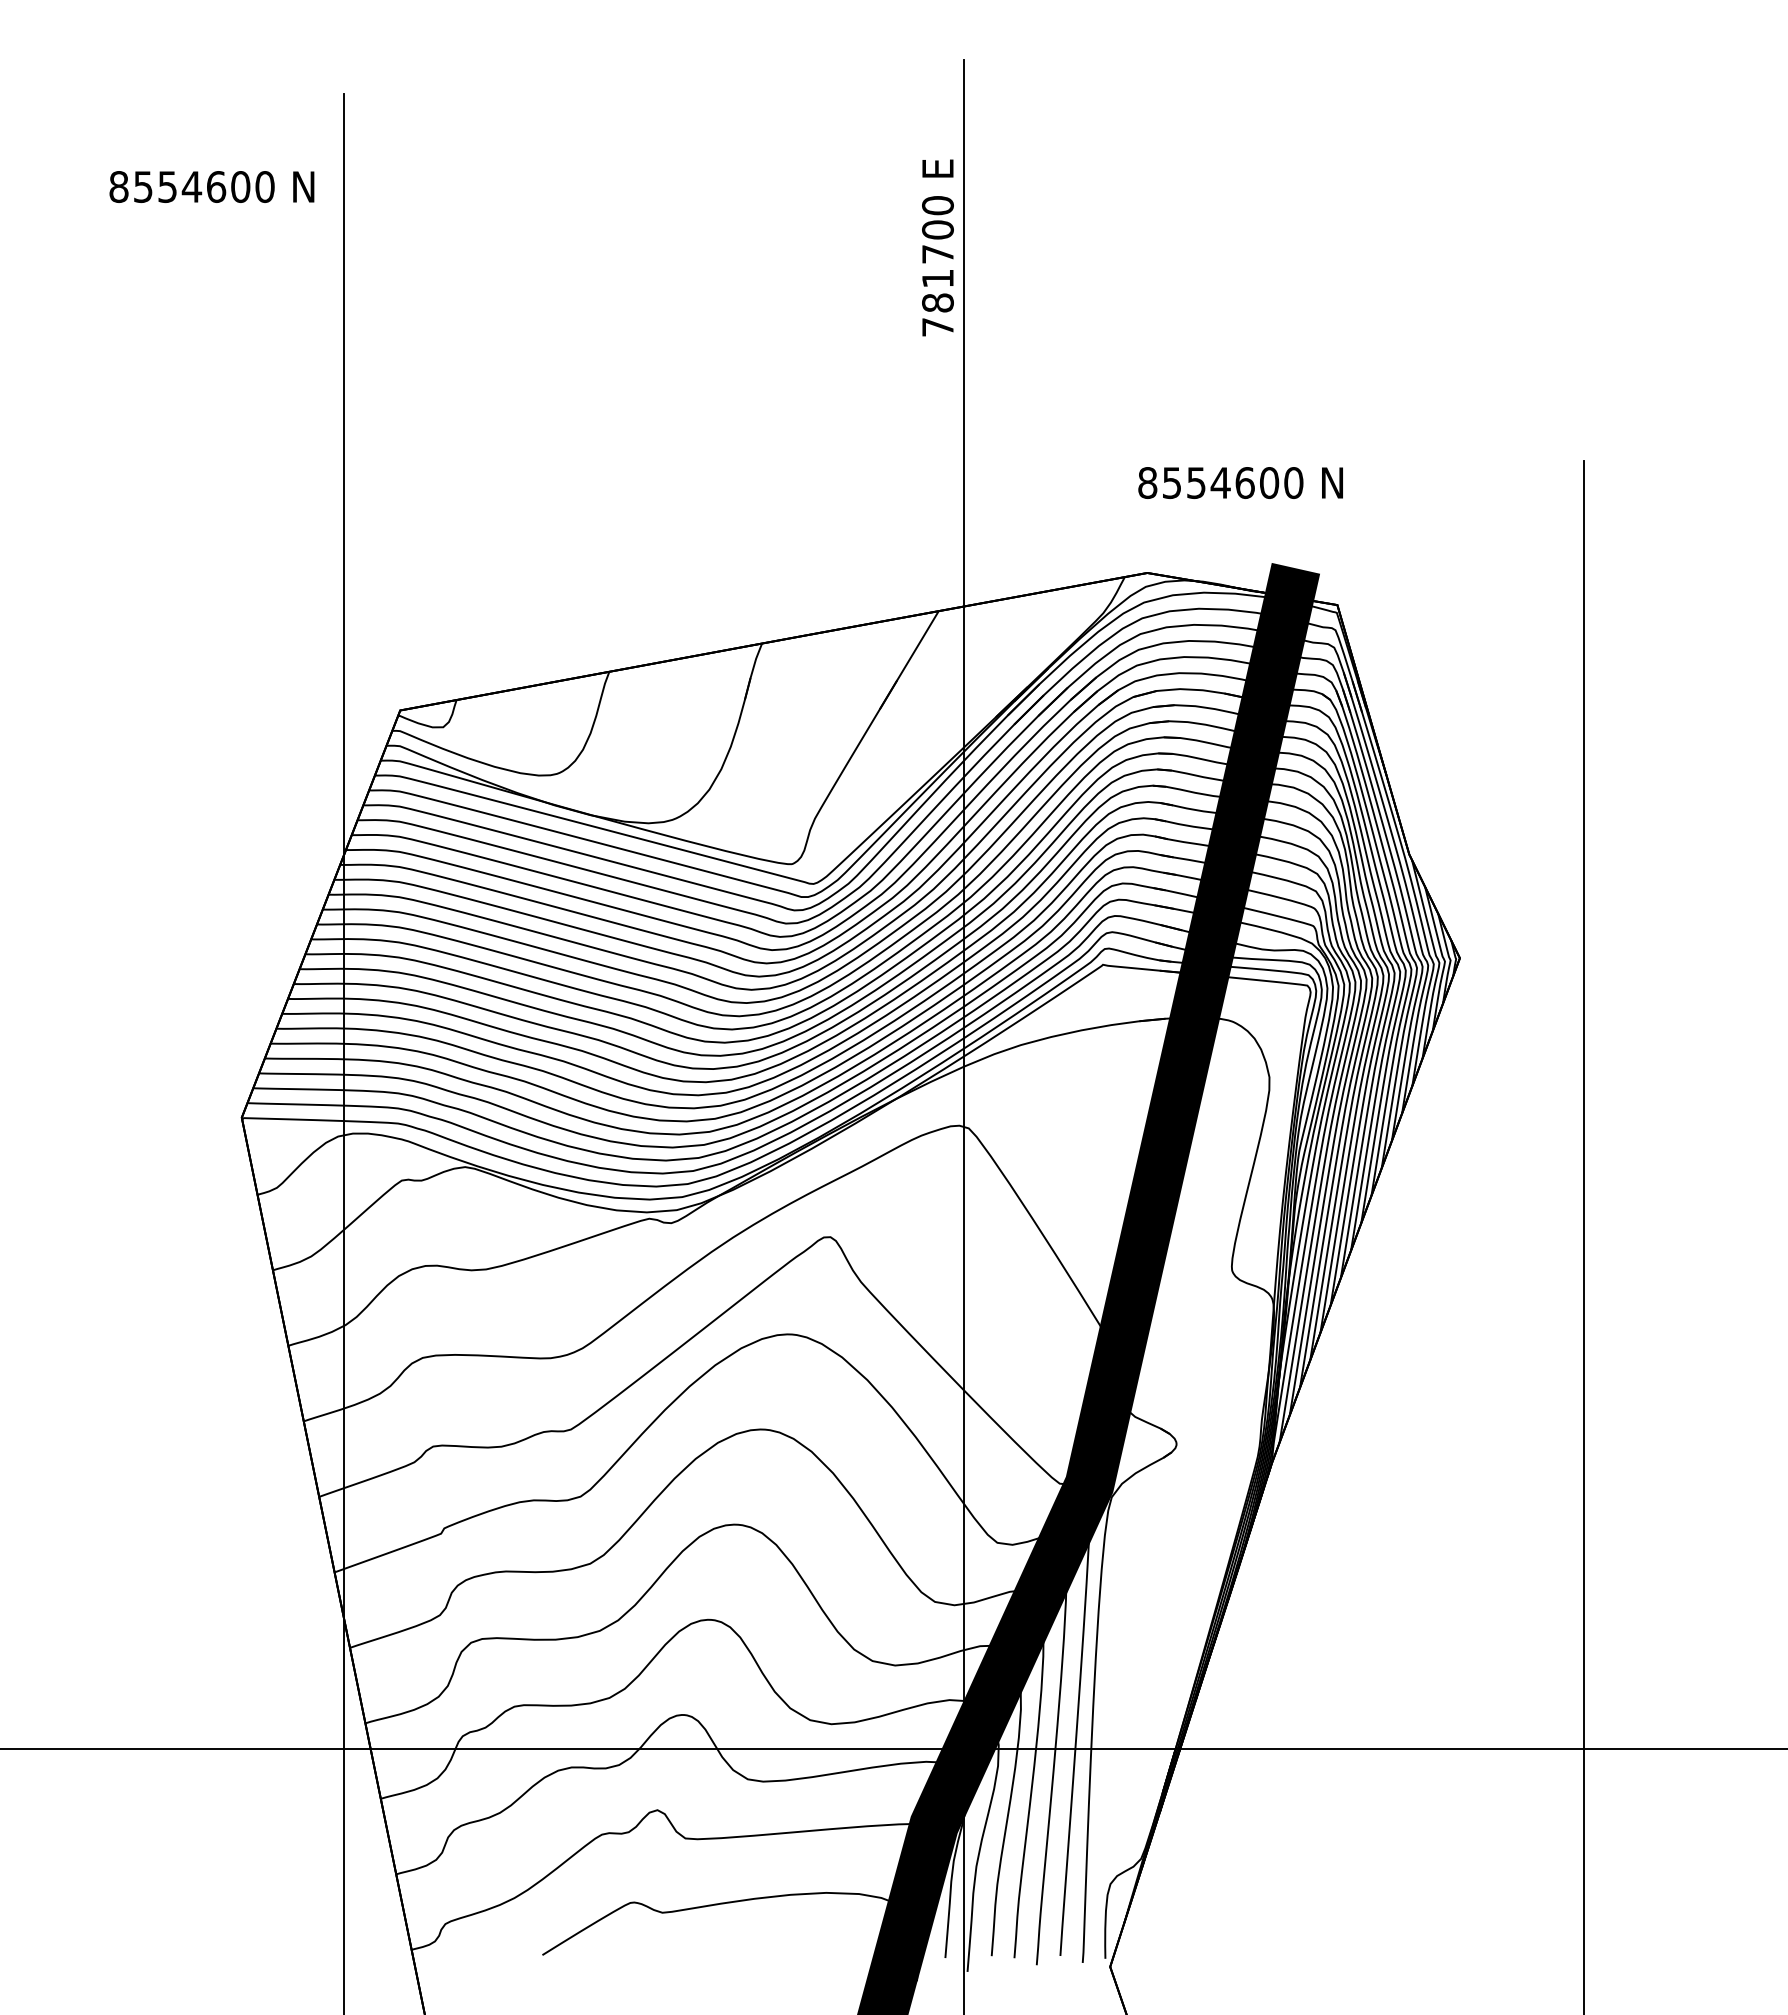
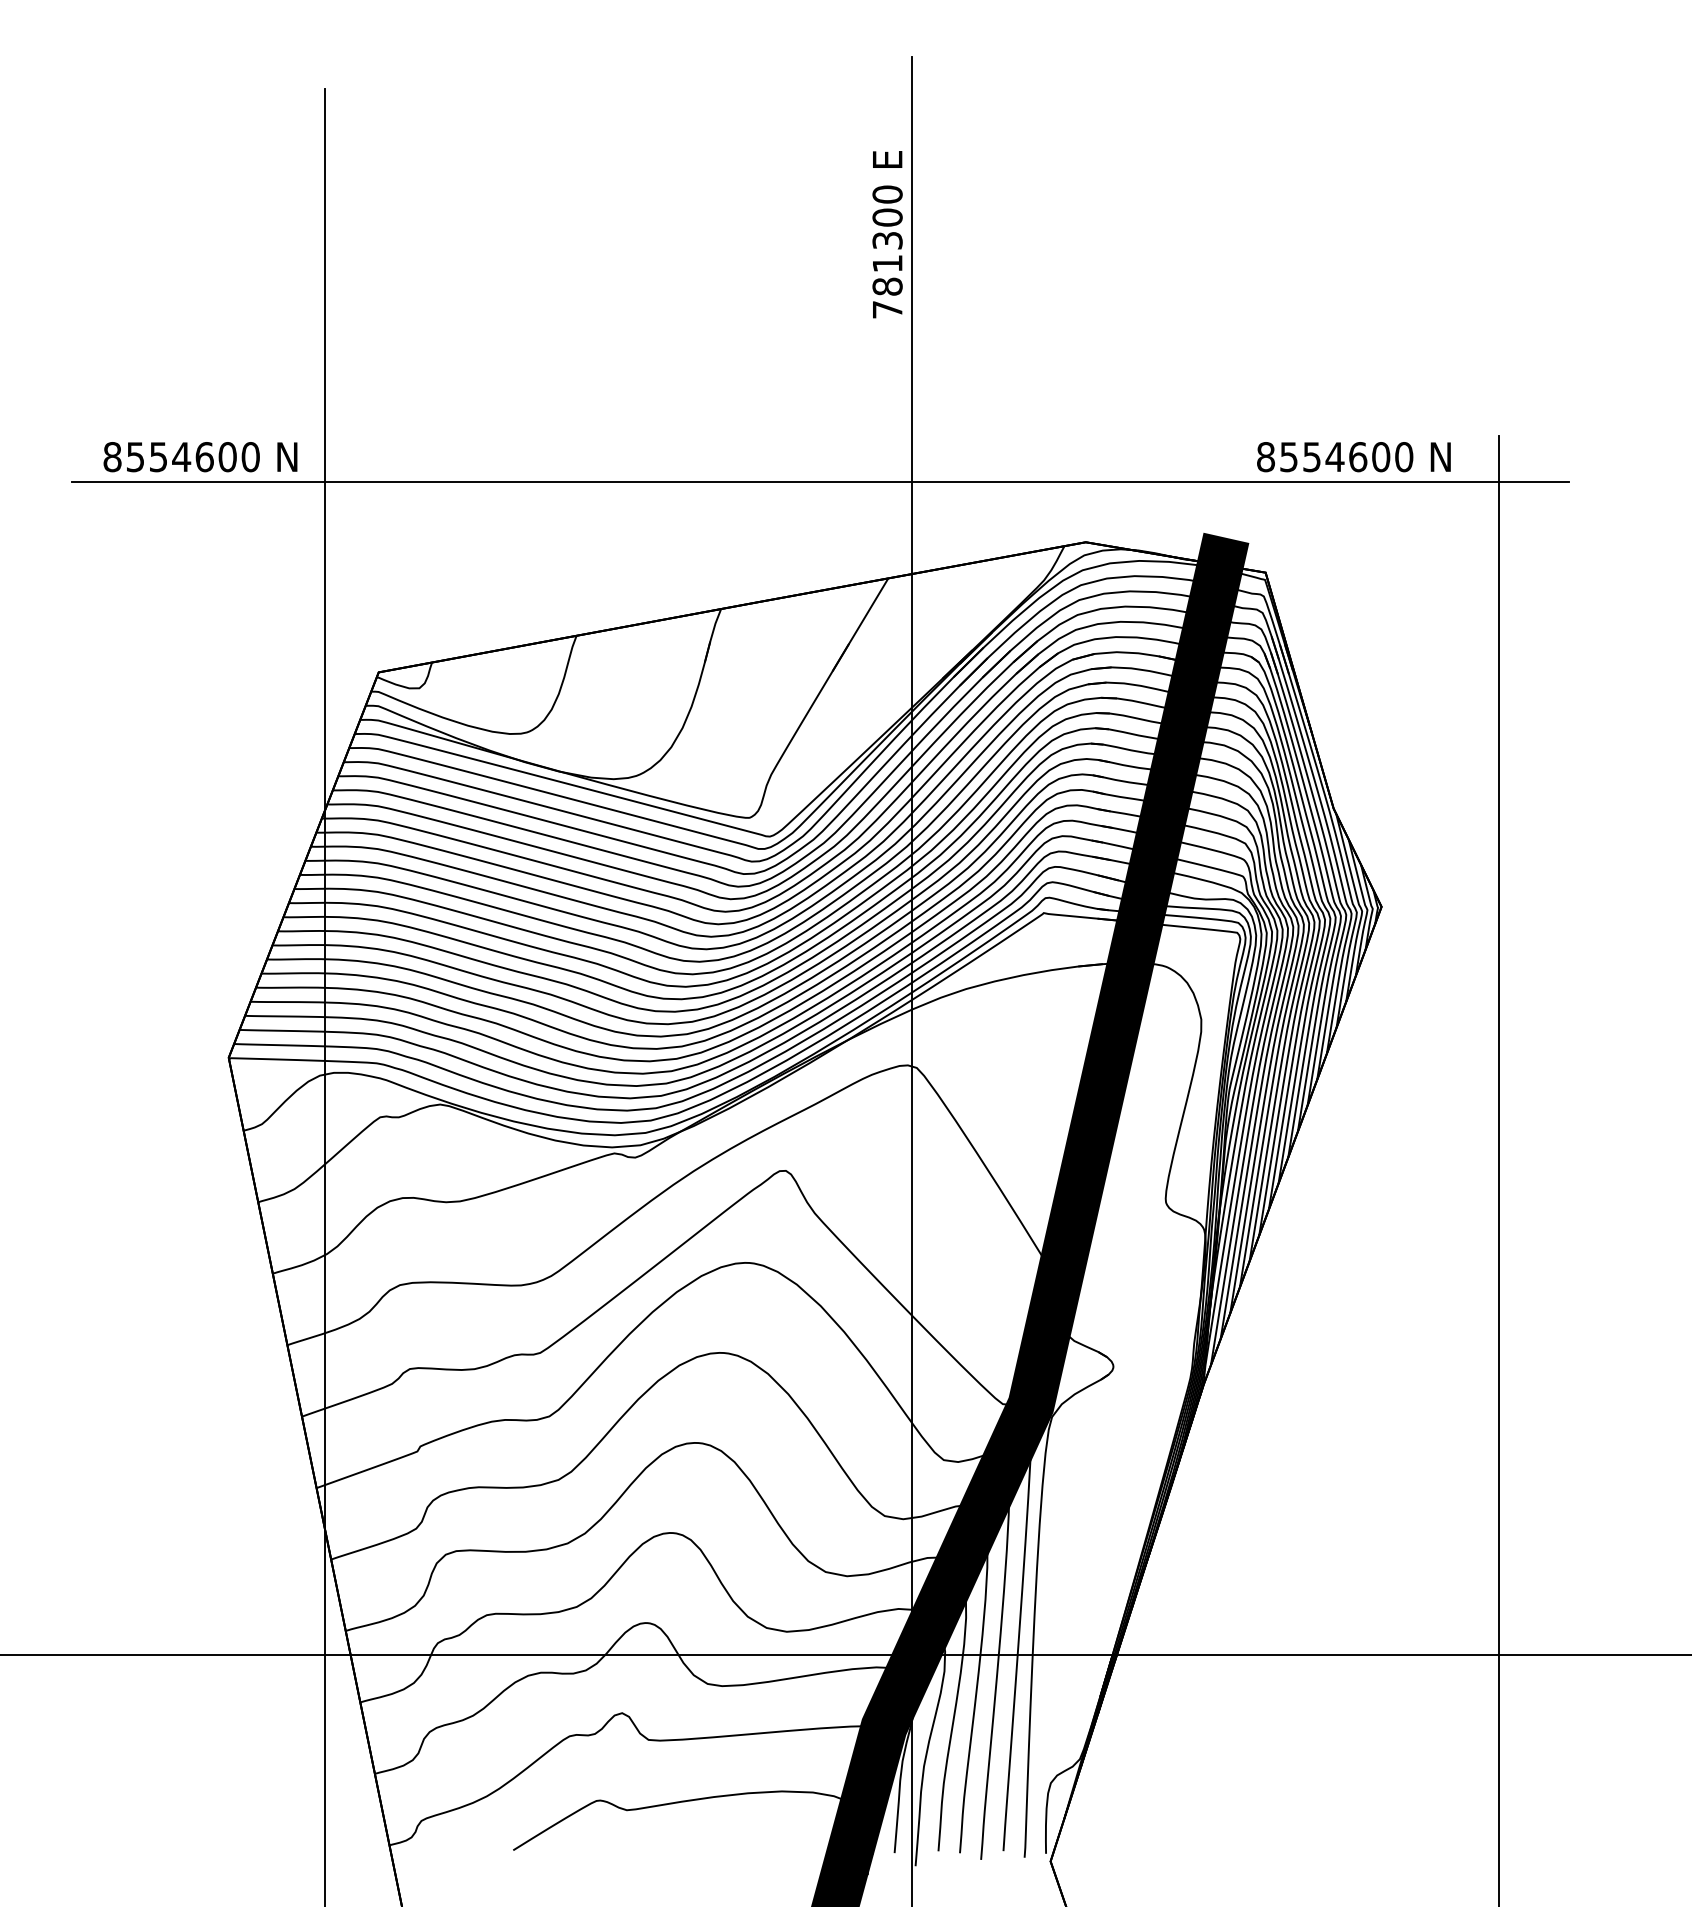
text: (211, 186) -> (200, 456), moved
text: (937, 254) -> (887, 240), 781700 -> 781300
text: (1240, 482) -> (1353, 456), moved
line: (866, 508) -> (819, 481), added

